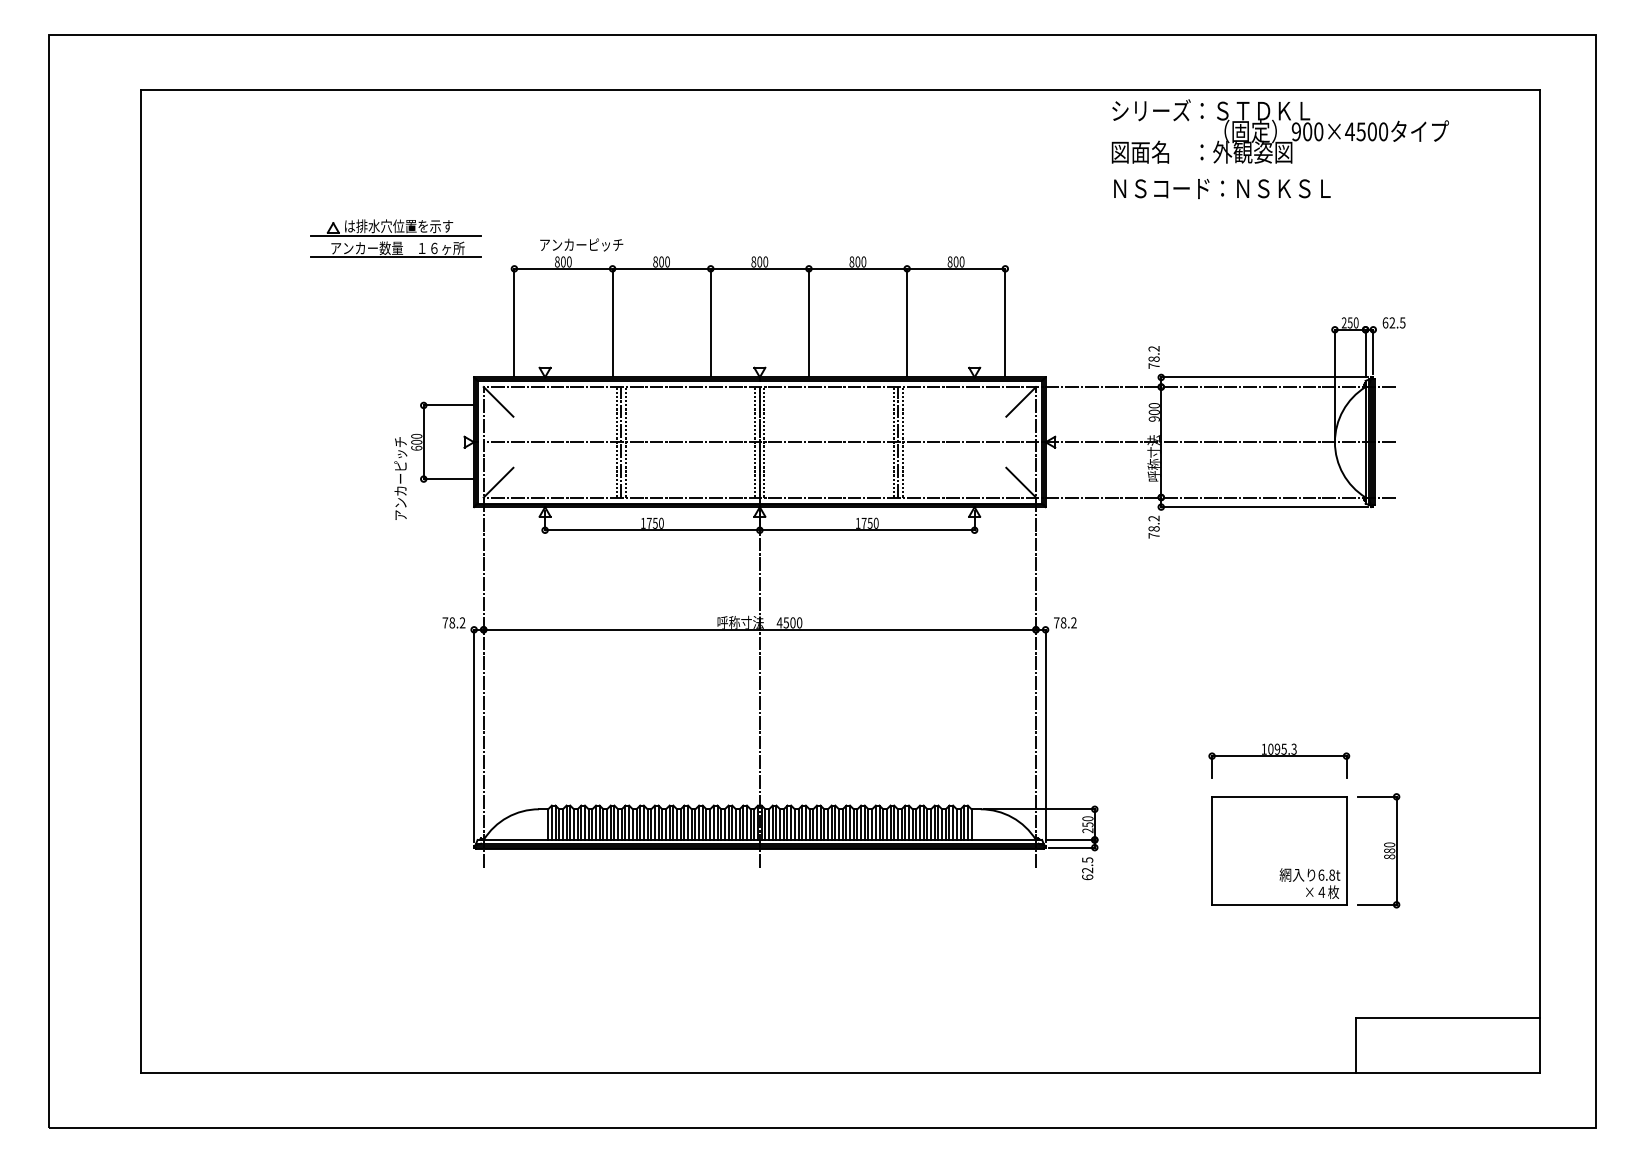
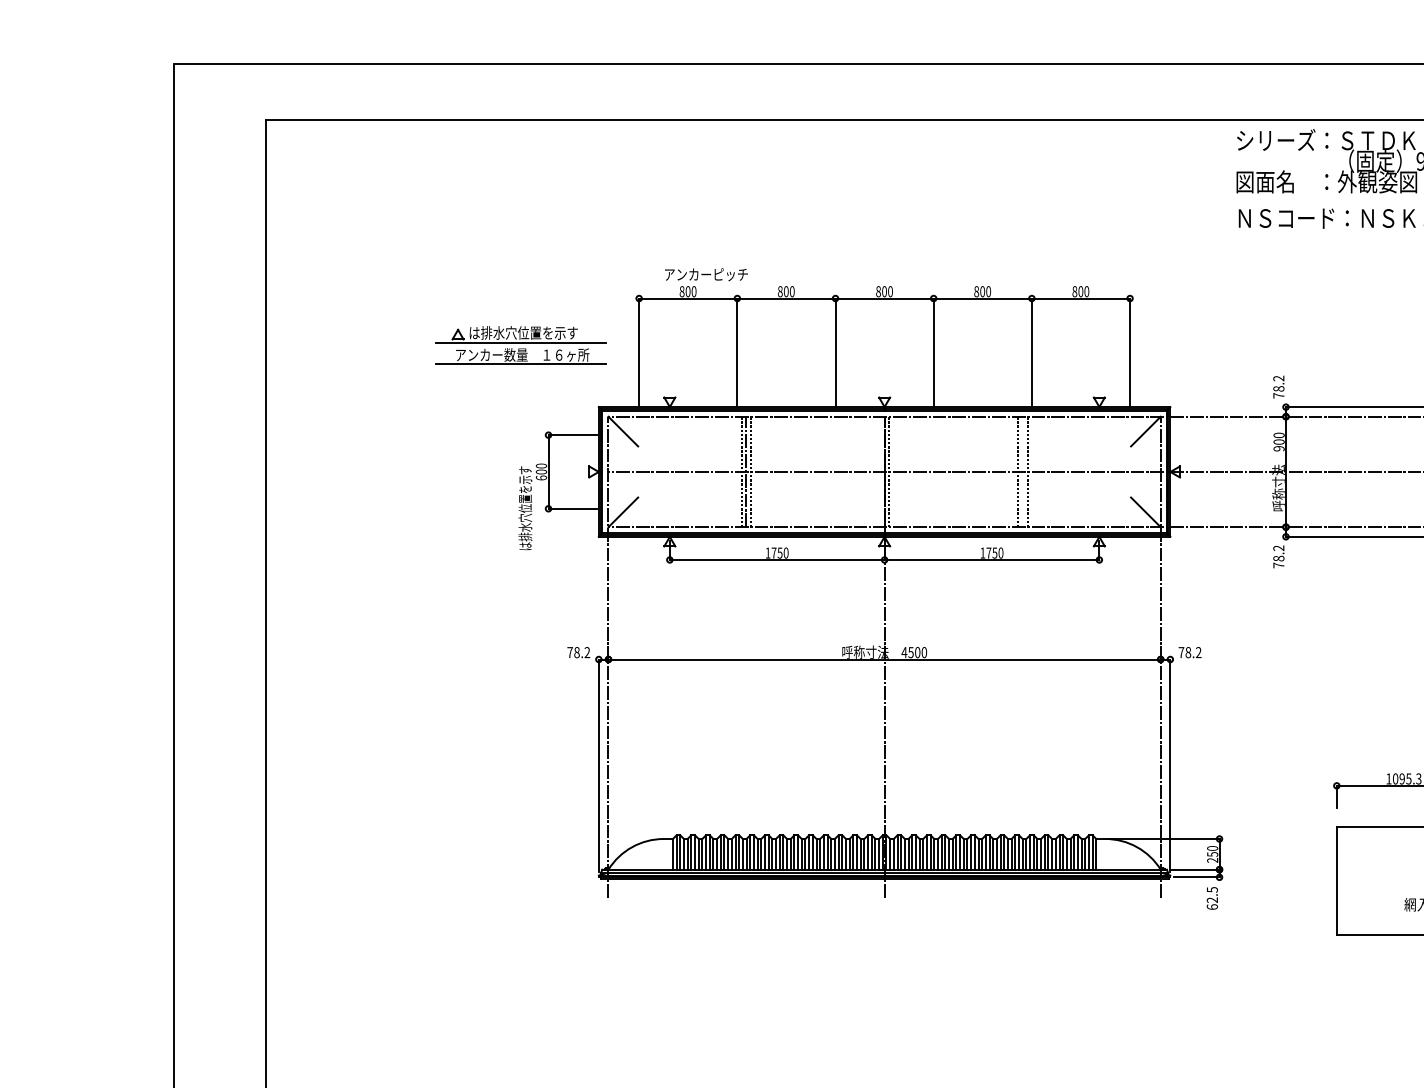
part: (395, 238) -> (520, 345), moved
line: (755, 442) -> (880, 472), removed
line: (898, 442) -> (1023, 472), removed
text: (400, 478) -> (525, 508), アンカーピッチ -> は排水穴位置を示す

